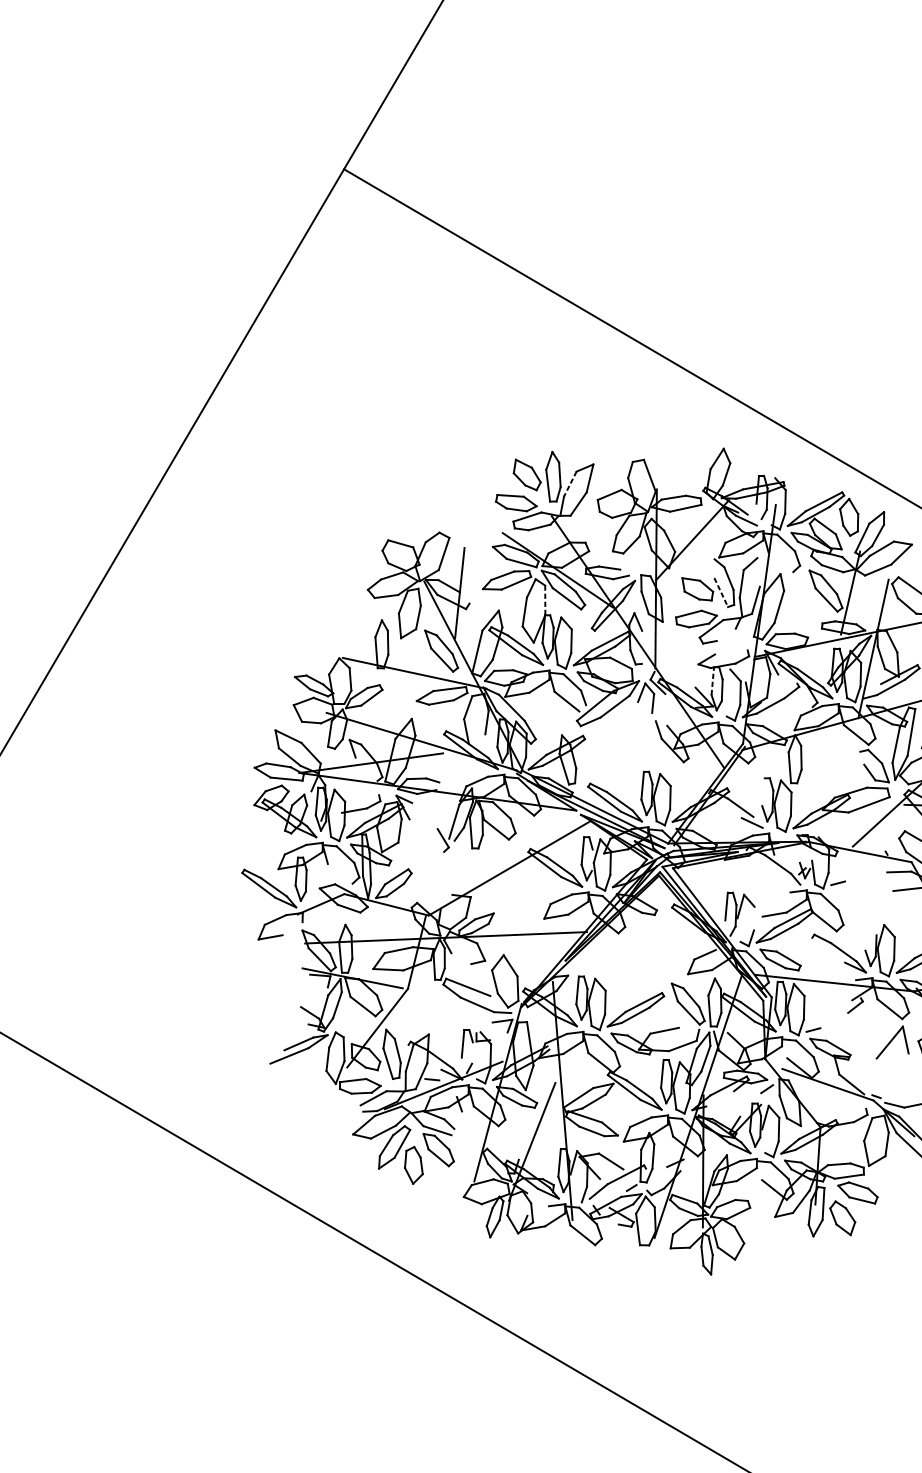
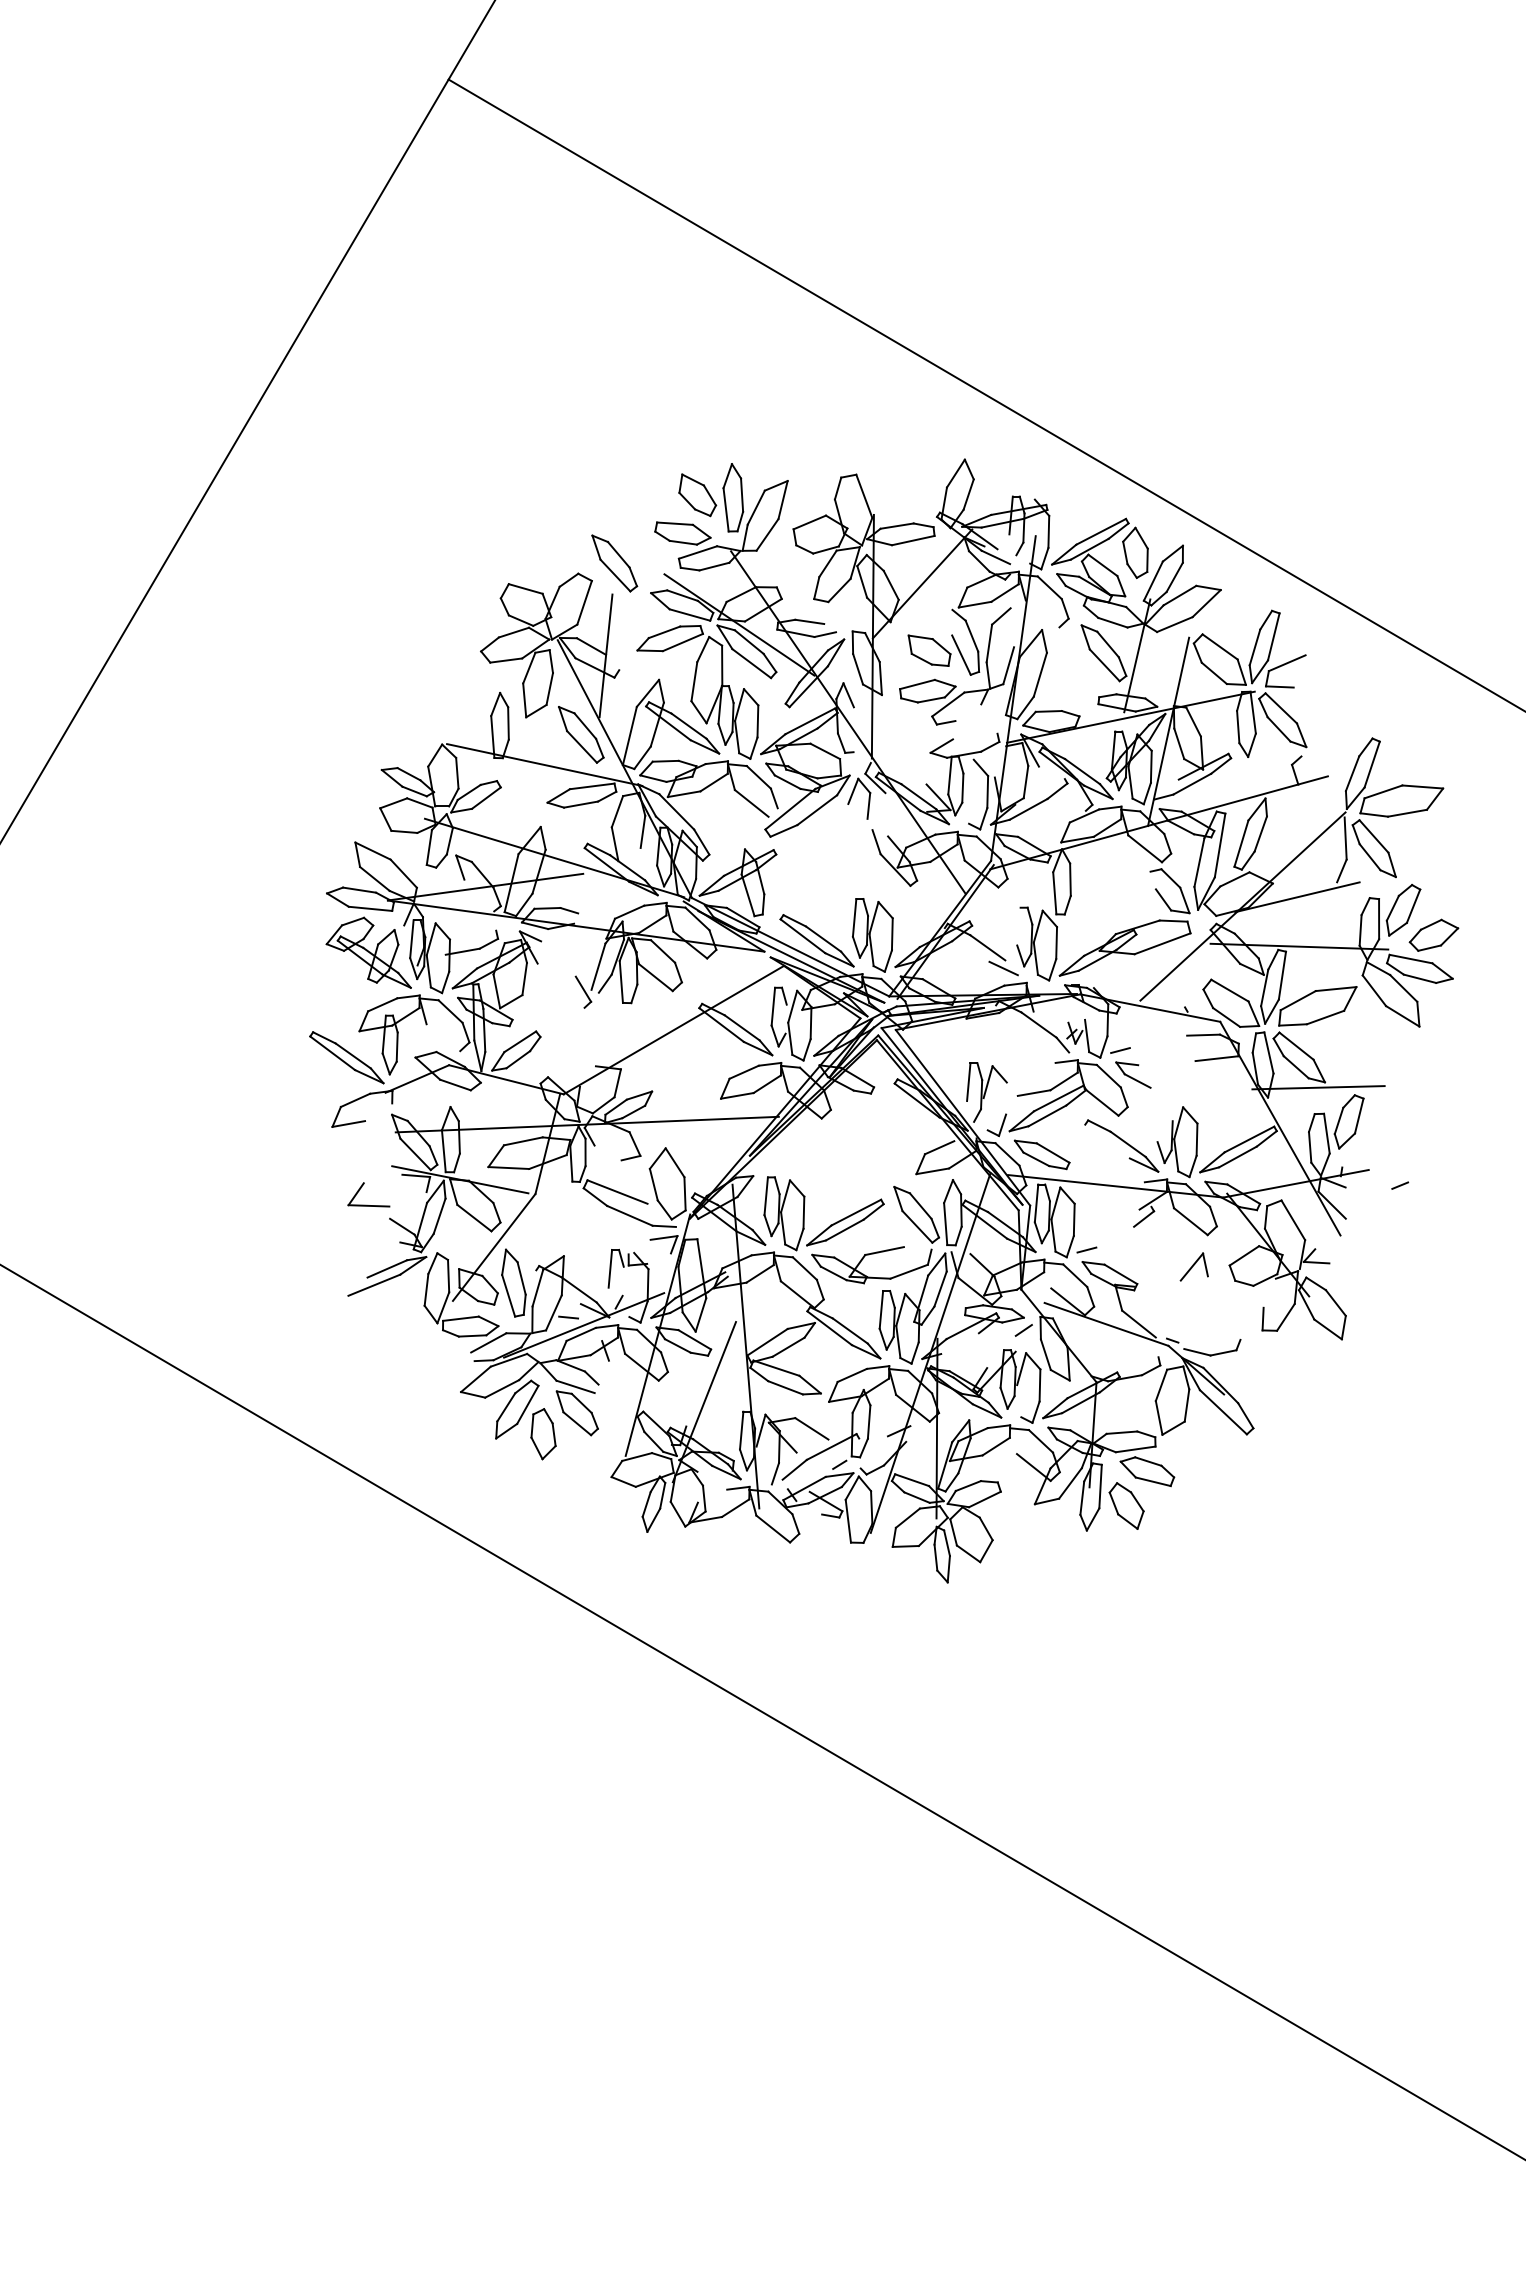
line: (570, 484) -> (756, 508), dashed -> solid
part: (466, 525) -> (614, 563), added
line: (721, 592) -> (961, 655), dashed -> solid
line: (545, 600) -> (722, 665), dashed -> solid
line: (713, 681) -> (950, 775), dashed -> solid
part: (847, 900) -> (1133, 1074), added
part: (280, 984) -> (361, 1188), added
part: (891, 1042) -> (1193, 1266), size x0.62

